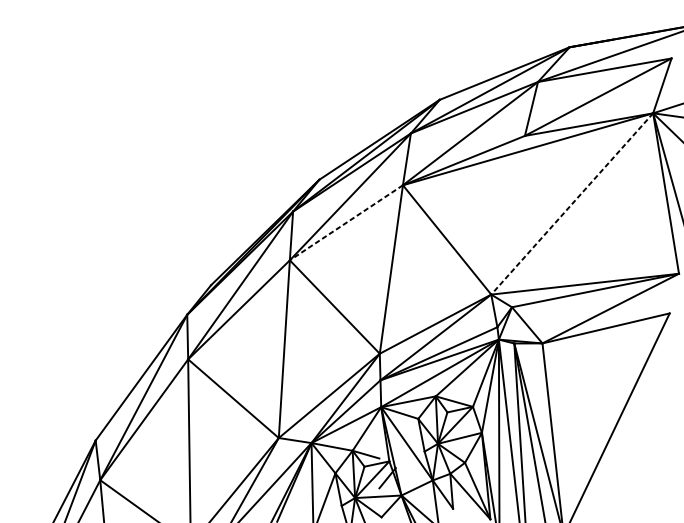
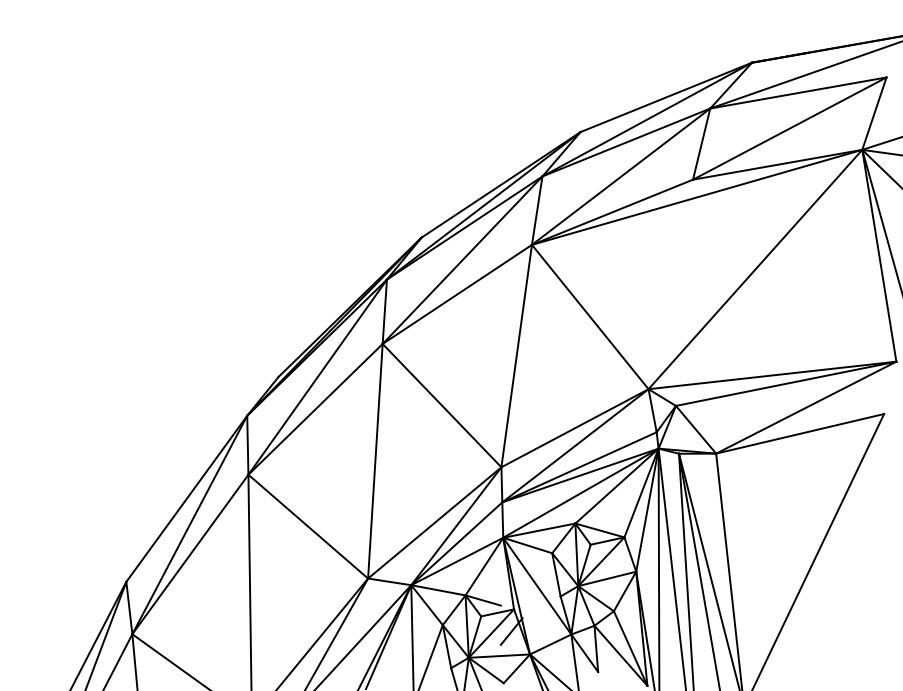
line: (572, 203) -> (755, 269), dashed -> solid
line: (346, 222) -> (457, 294), dashed -> solid

